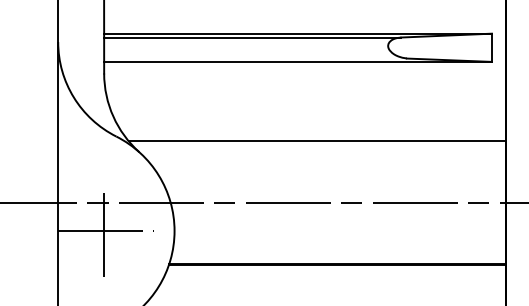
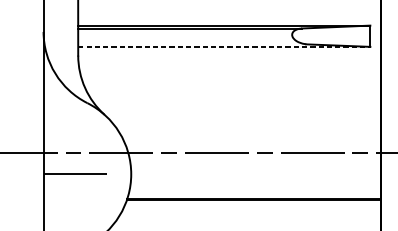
line: (298, 61) -> (224, 46), solid -> dashed
line: (317, 141) -> (238, 106), removed
line: (104, 230) -> (78, 173), removed

